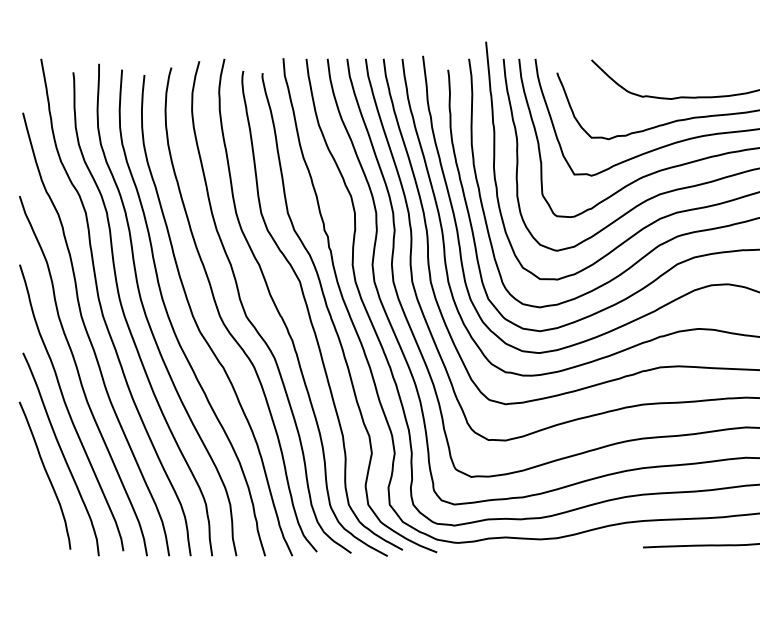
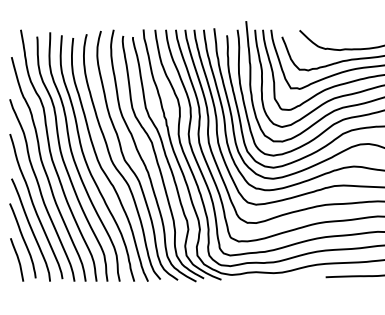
curve: (34, 512) -> (17, 259), added

